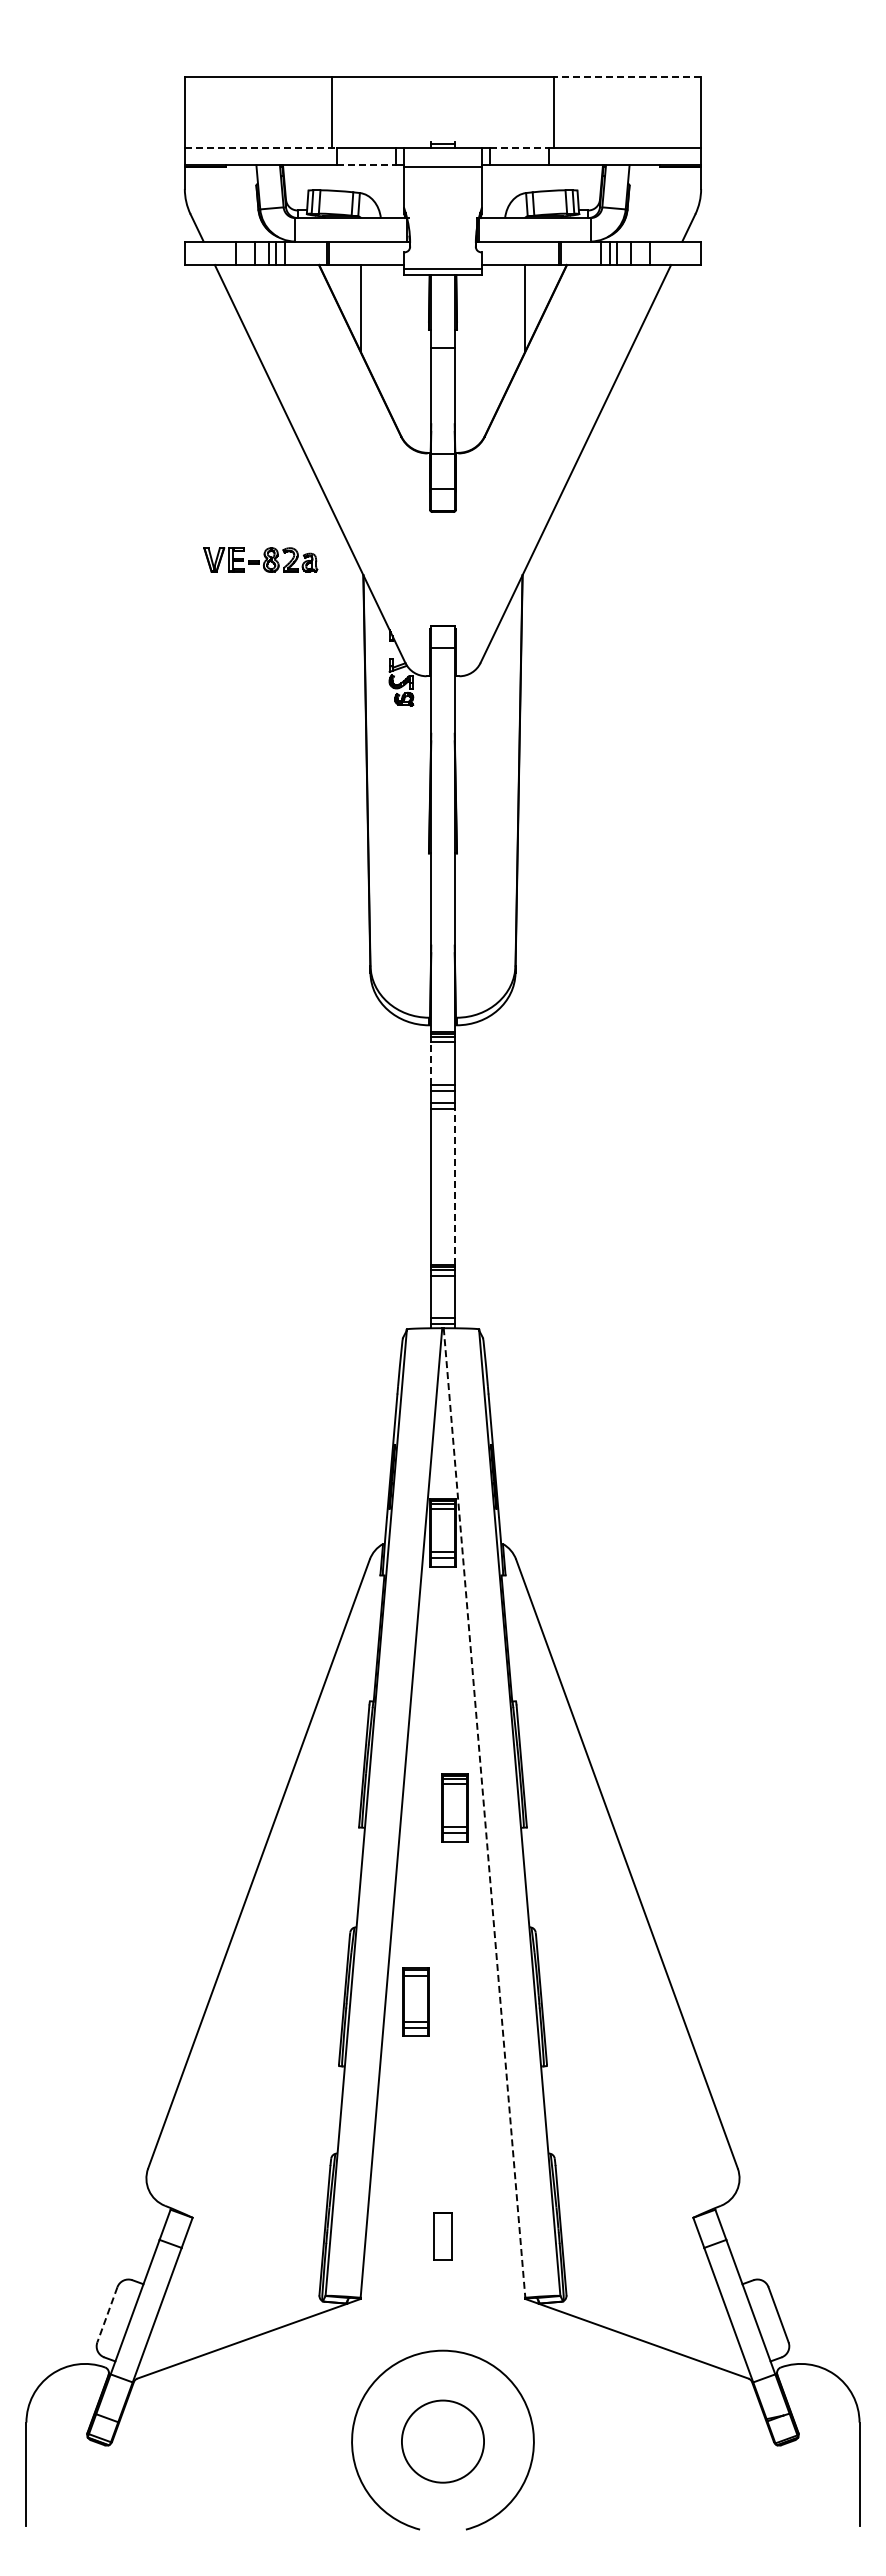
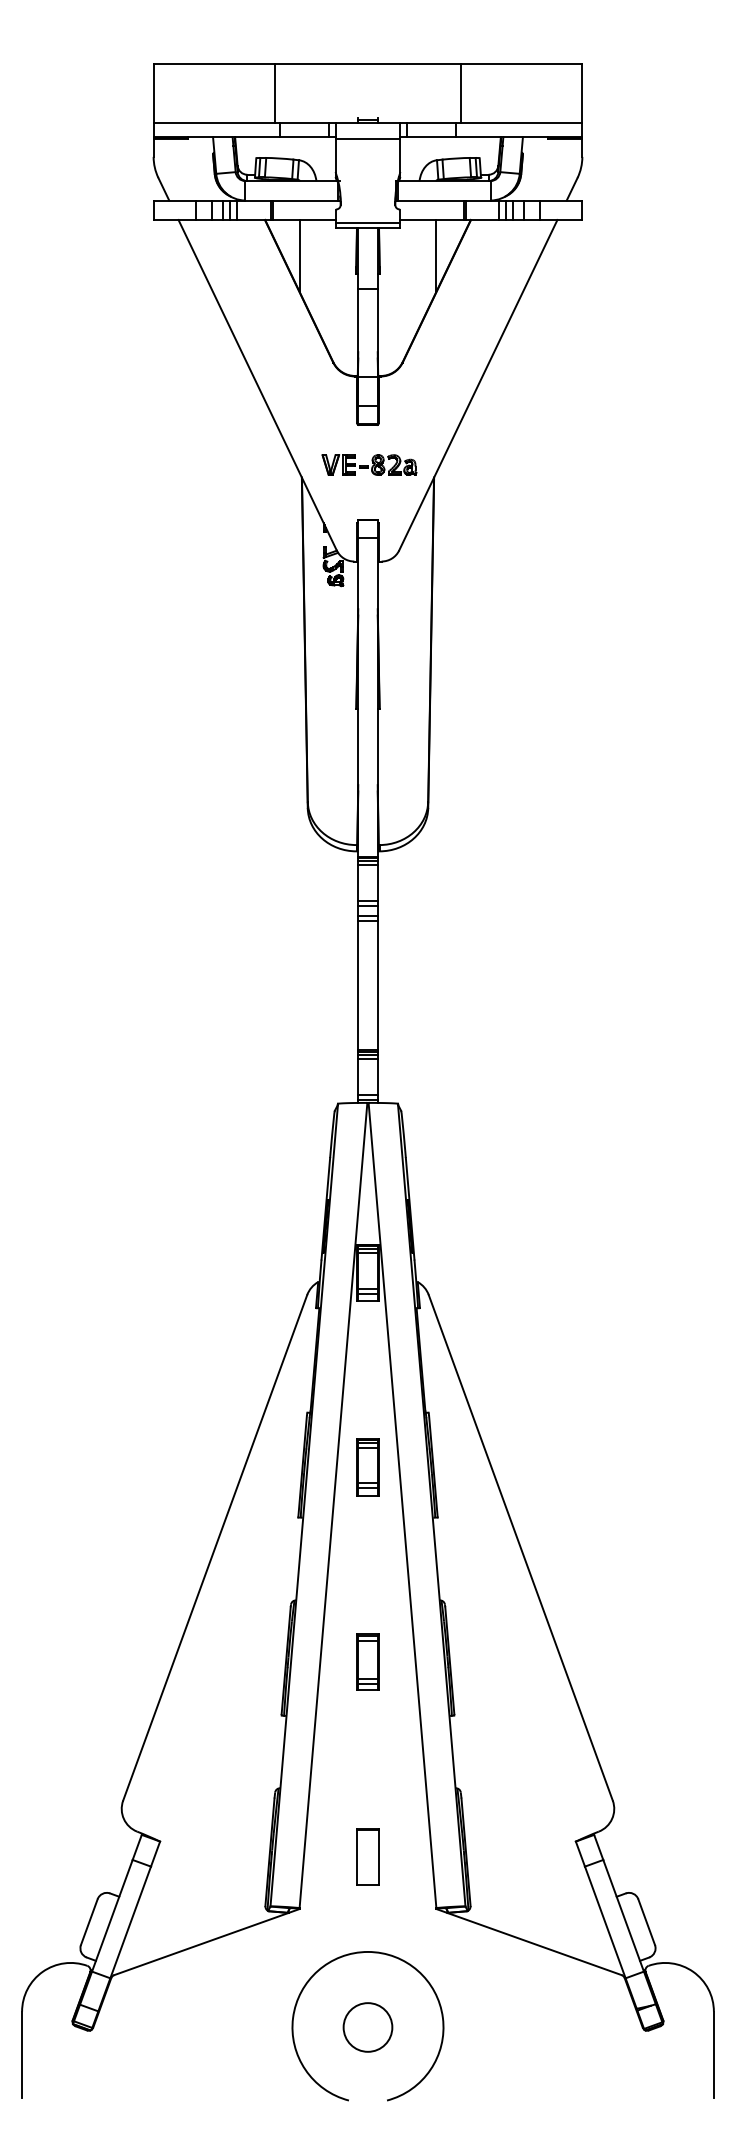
line: (627, 77) -> (521, 64), dashed -> solid
line: (261, 147) -> (217, 122), dashed -> solid
line: (519, 147) -> (431, 122), dashed -> solid
line: (367, 165) -> (305, 137), dashed -> solid
part: (260, 559) -> (369, 464), moved
line: (431, 1062) -> (358, 882), dashed -> solid
line: (454, 1186) -> (377, 985), dashed -> solid
part: (454, 1807) -> (367, 1466), moved
line: (484, 1813) -> (402, 1505), dashed -> solid
part: (415, 2001) -> (367, 1661), moved
part: (442, 2236) -> (367, 1857), size x1.43
line: (107, 2315) -> (89, 1922), dashed -> solid
circle: (442, 2441) -> (367, 2027), size x0.71

